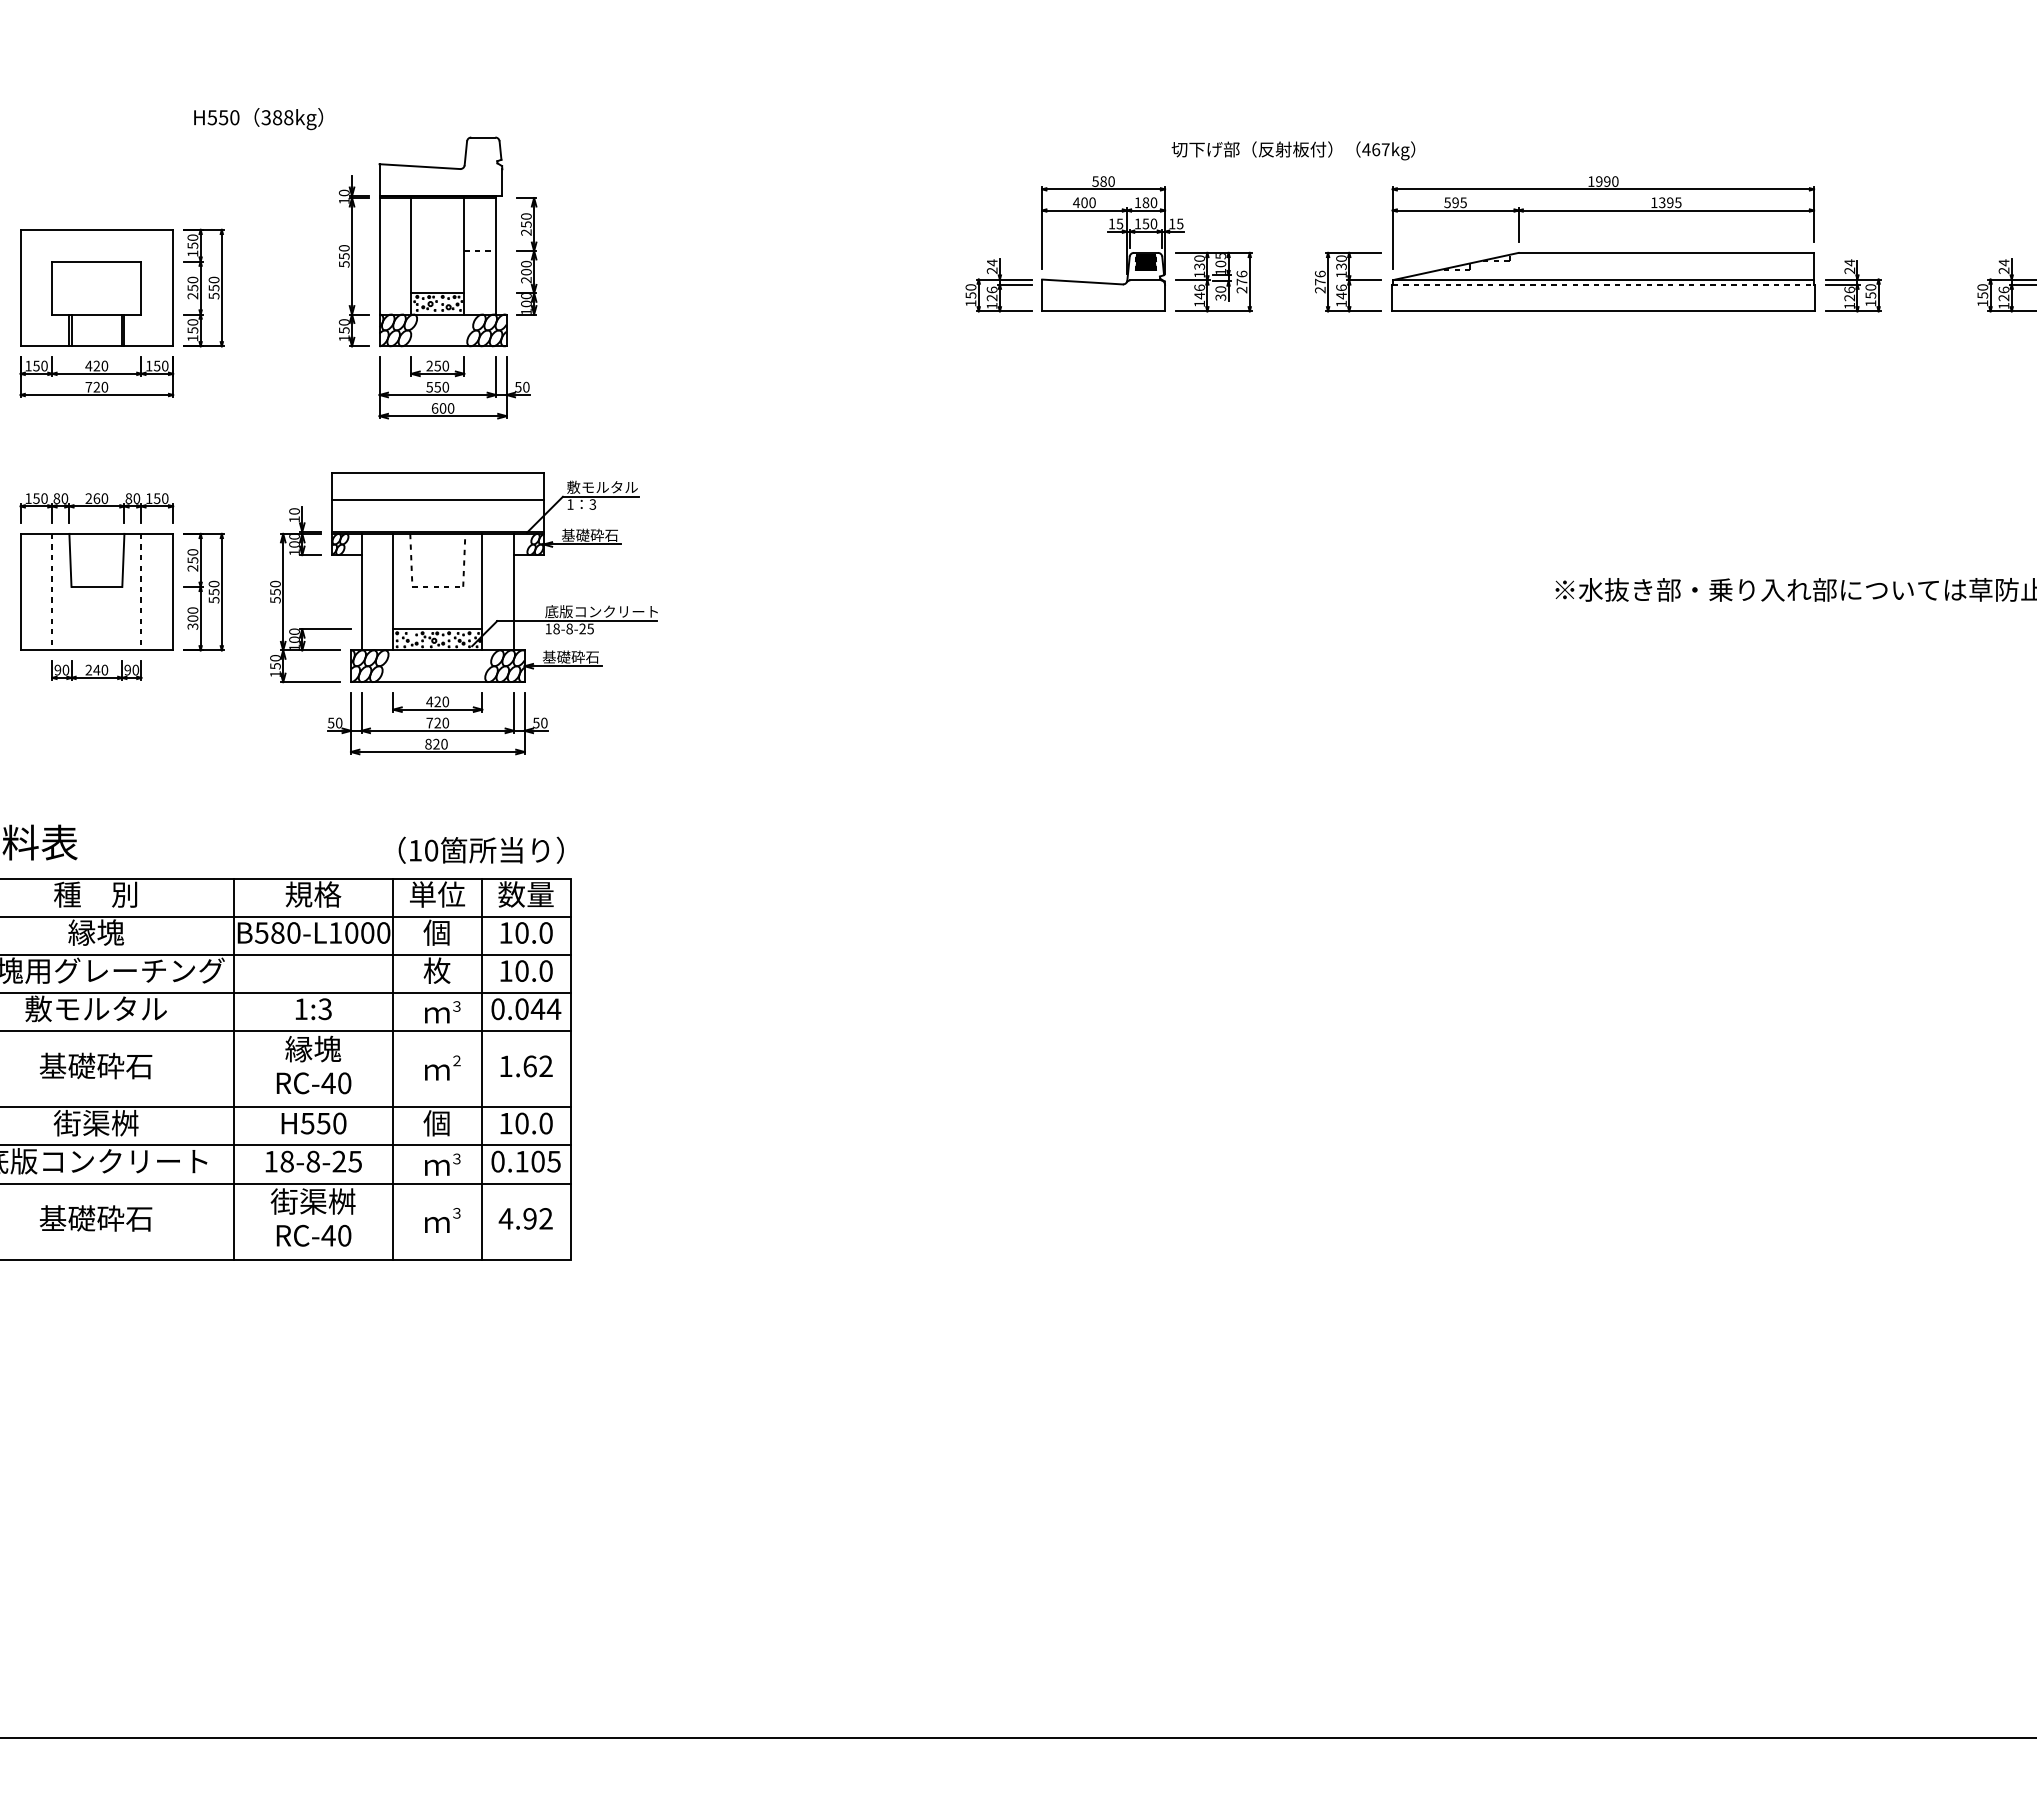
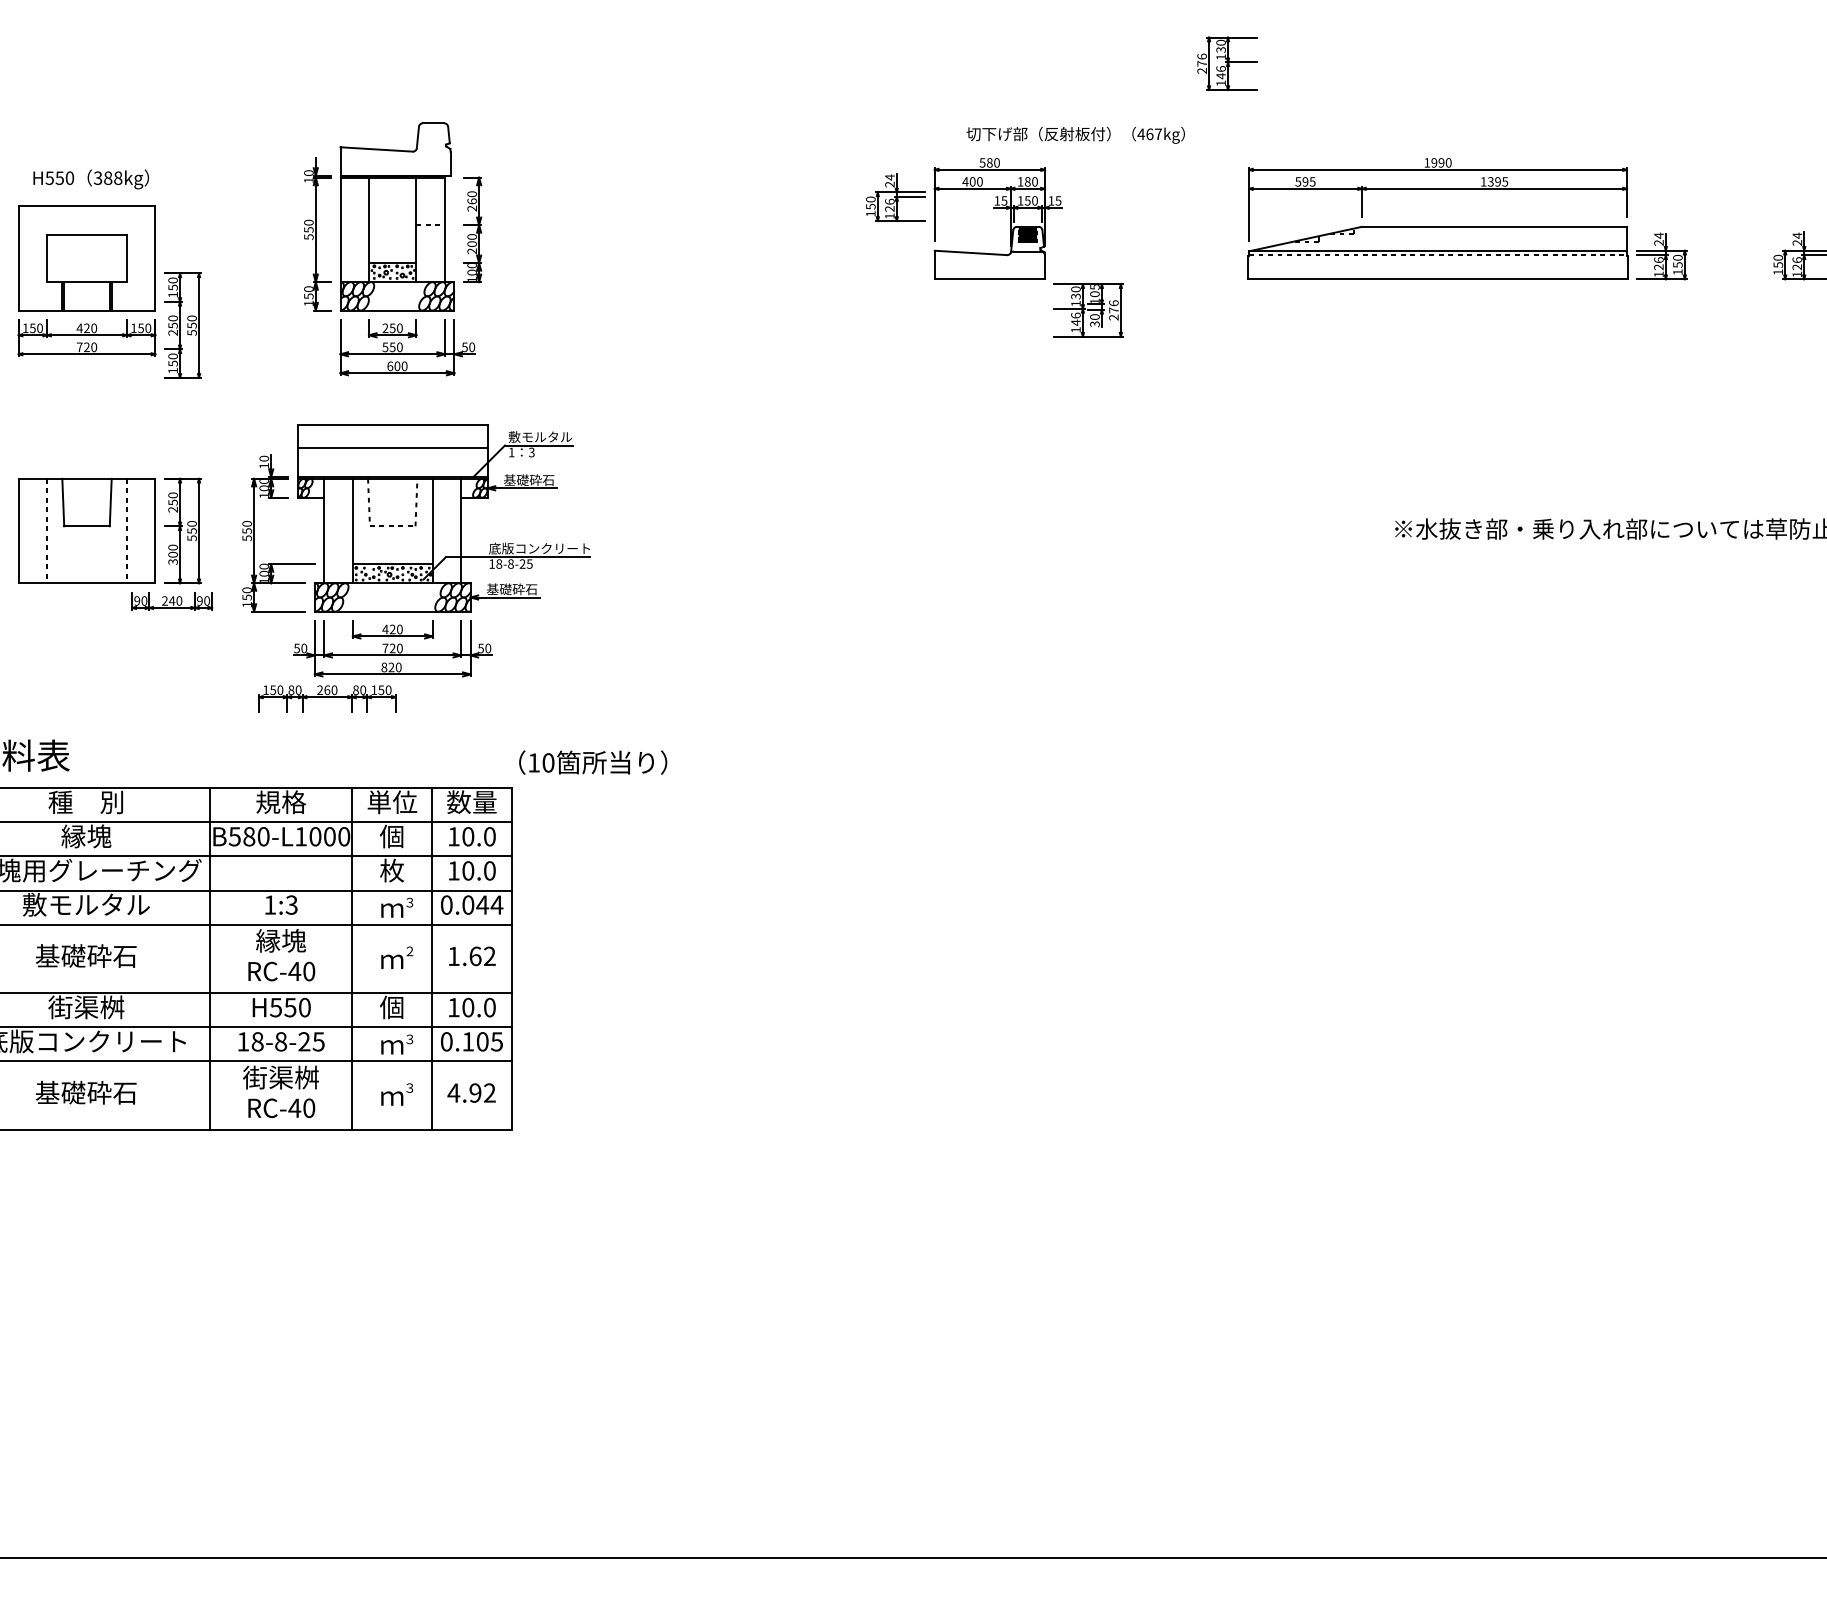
text: (258, 119) -> (91, 179), moved
text: (1293, 150) -> (1075, 135), moved
text: (526, 224) -> (472, 201), 250 -> 260
part: (1213, 281) -> (1088, 309), moved
part: (1348, 281) -> (1227, 63), moved
part: (998, 285) -> (895, 197), moved
part: (203, 287) -> (182, 325), moved
part: (96, 508) -> (326, 699), moved
part: (96, 670) -> (171, 601), moved
text: (480, 849) -> (592, 761), moved

